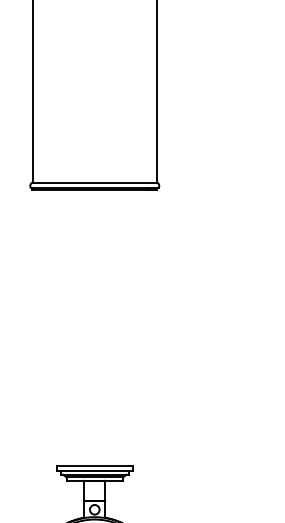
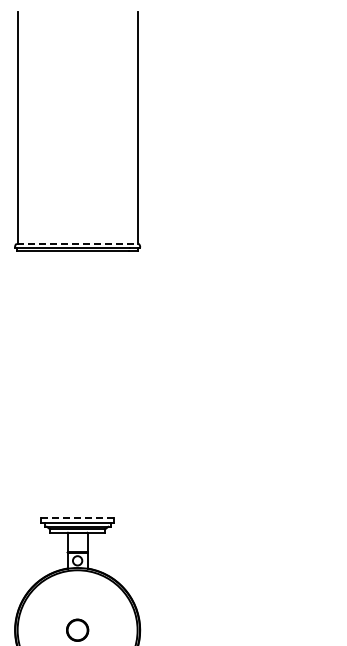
line: (94, 182) -> (77, 243), solid -> dashed
line: (94, 466) -> (77, 518), solid -> dashed

